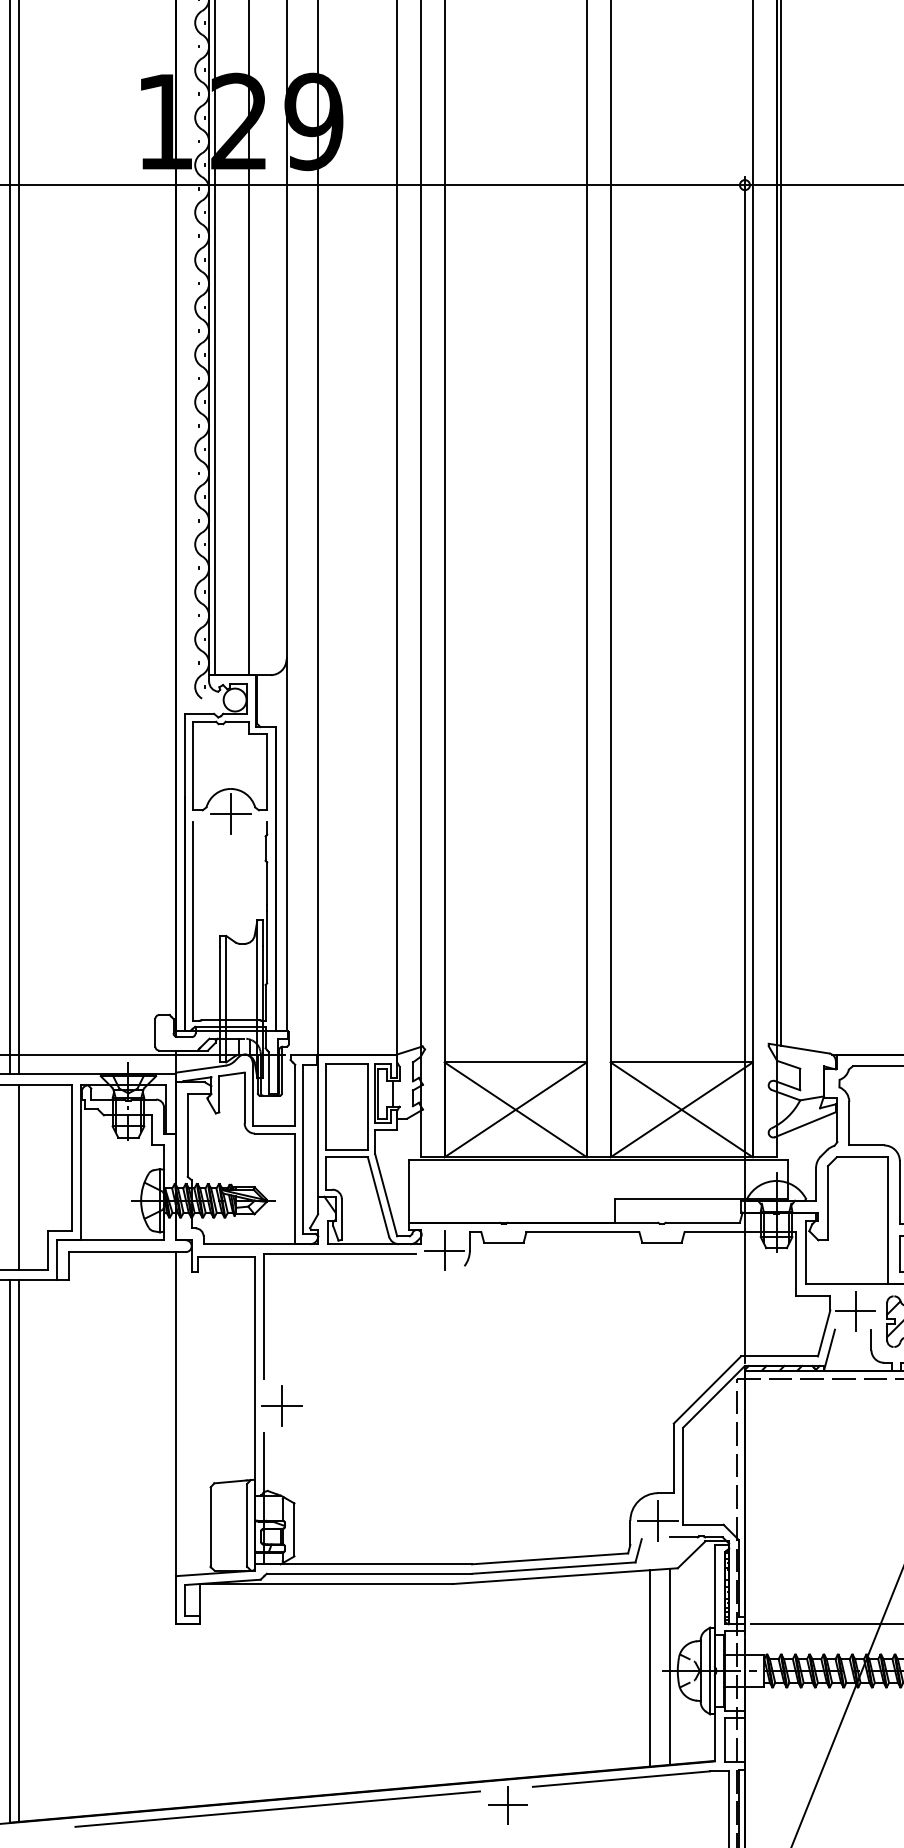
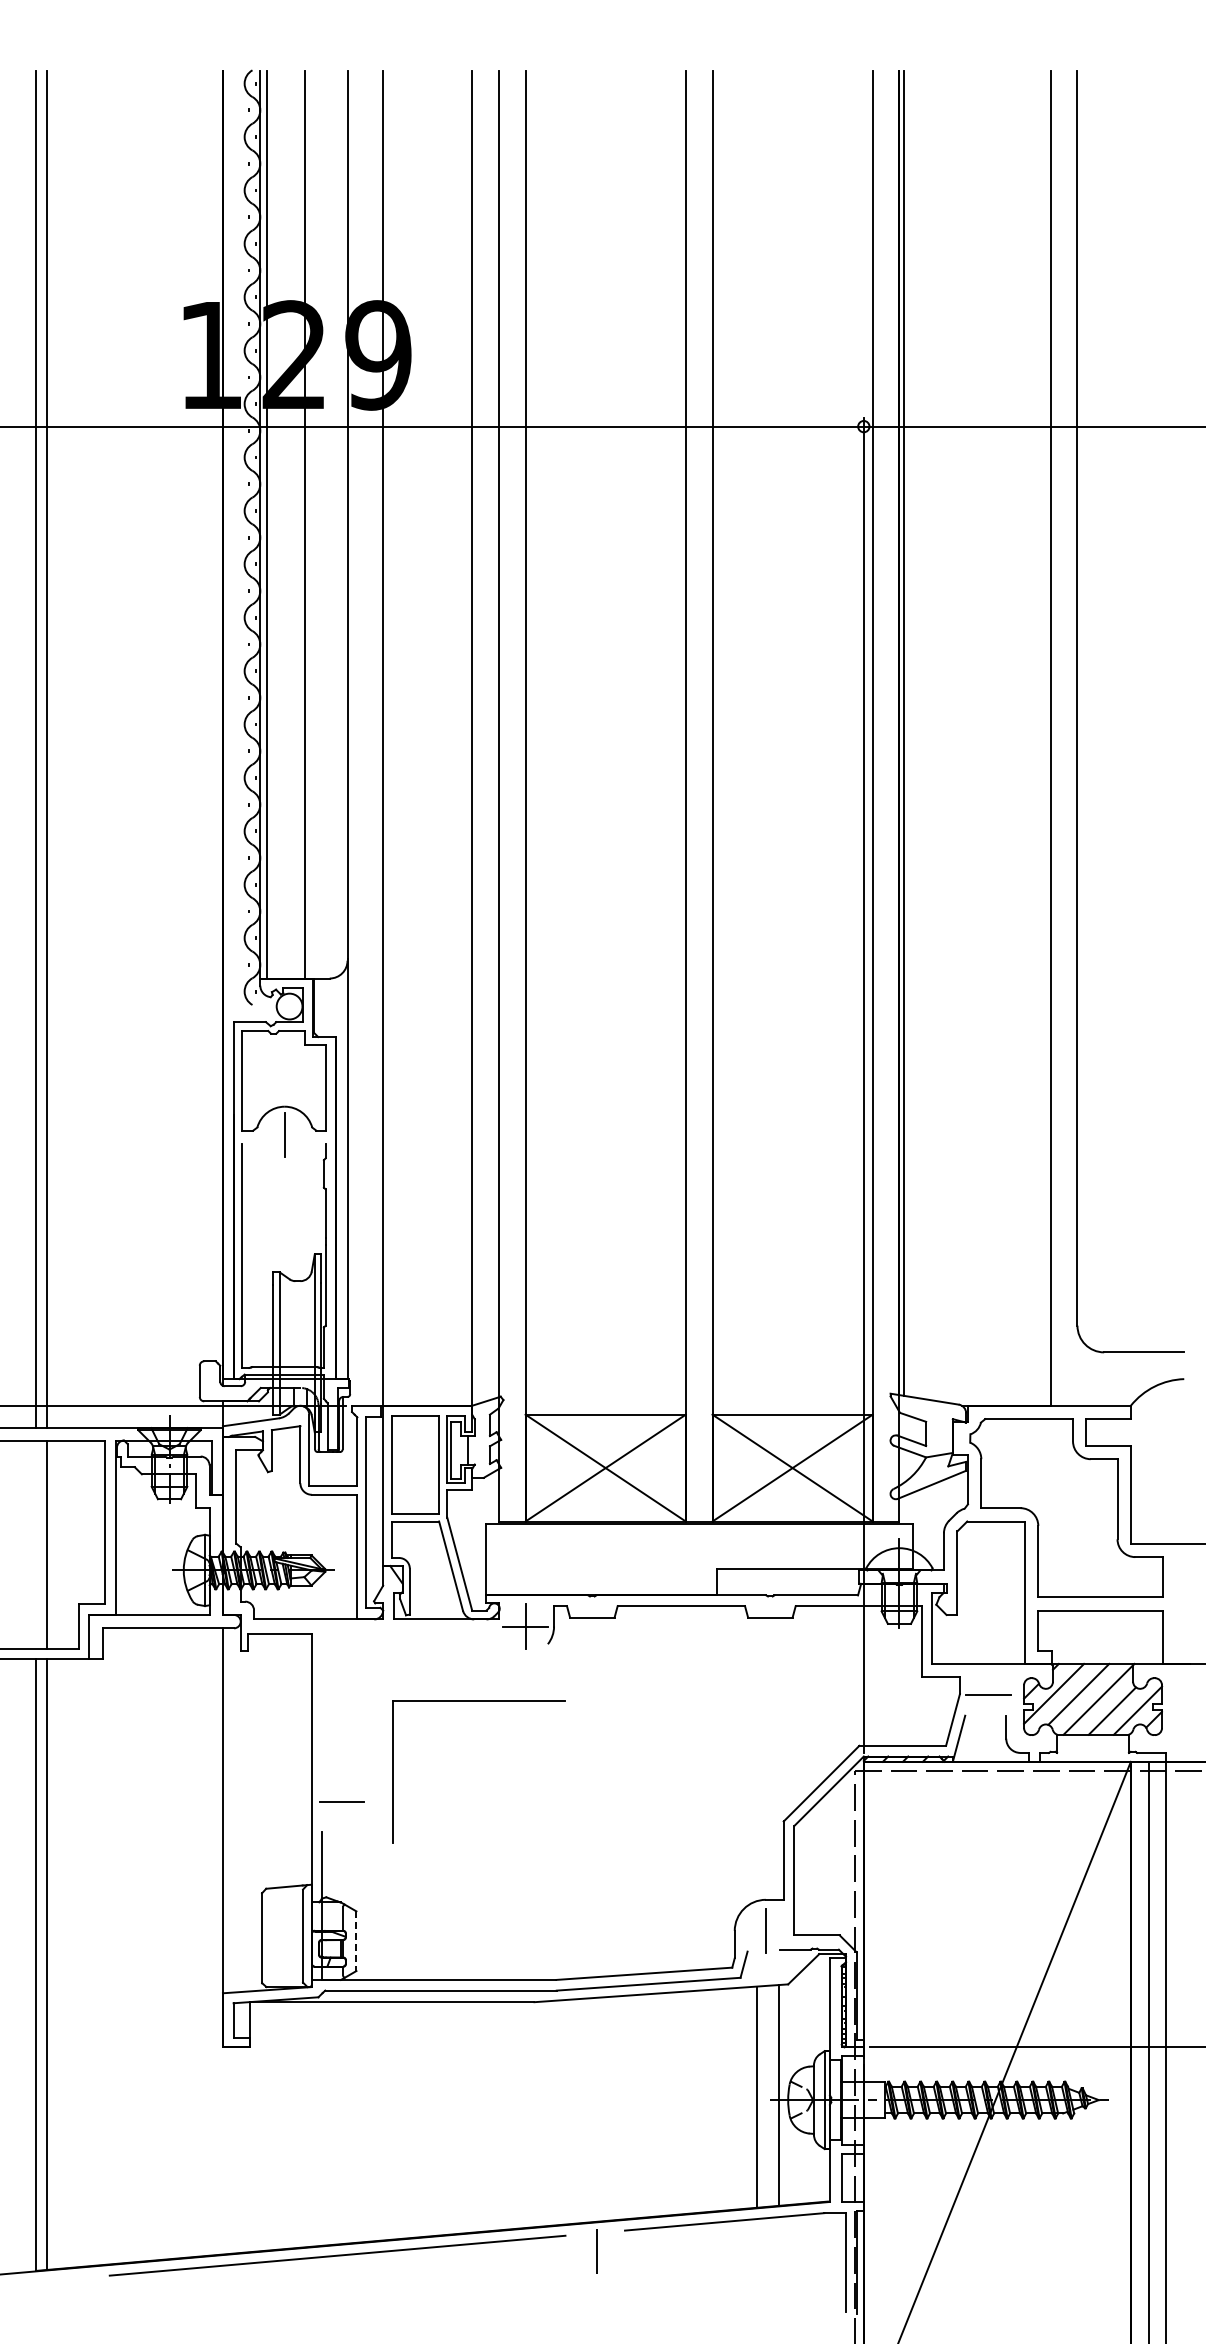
line: (230, 814) -> (284, 1135), removed
part: (339, 1254) -> (478, 1701), moved
line: (855, 1310) -> (988, 1694), removed
line: (282, 1405) -> (342, 1801), removed
line: (657, 1520) -> (765, 1930), removed
line: (294, 1530) -> (356, 1941), solid -> dashed
line: (507, 1805) -> (596, 2251), removed

